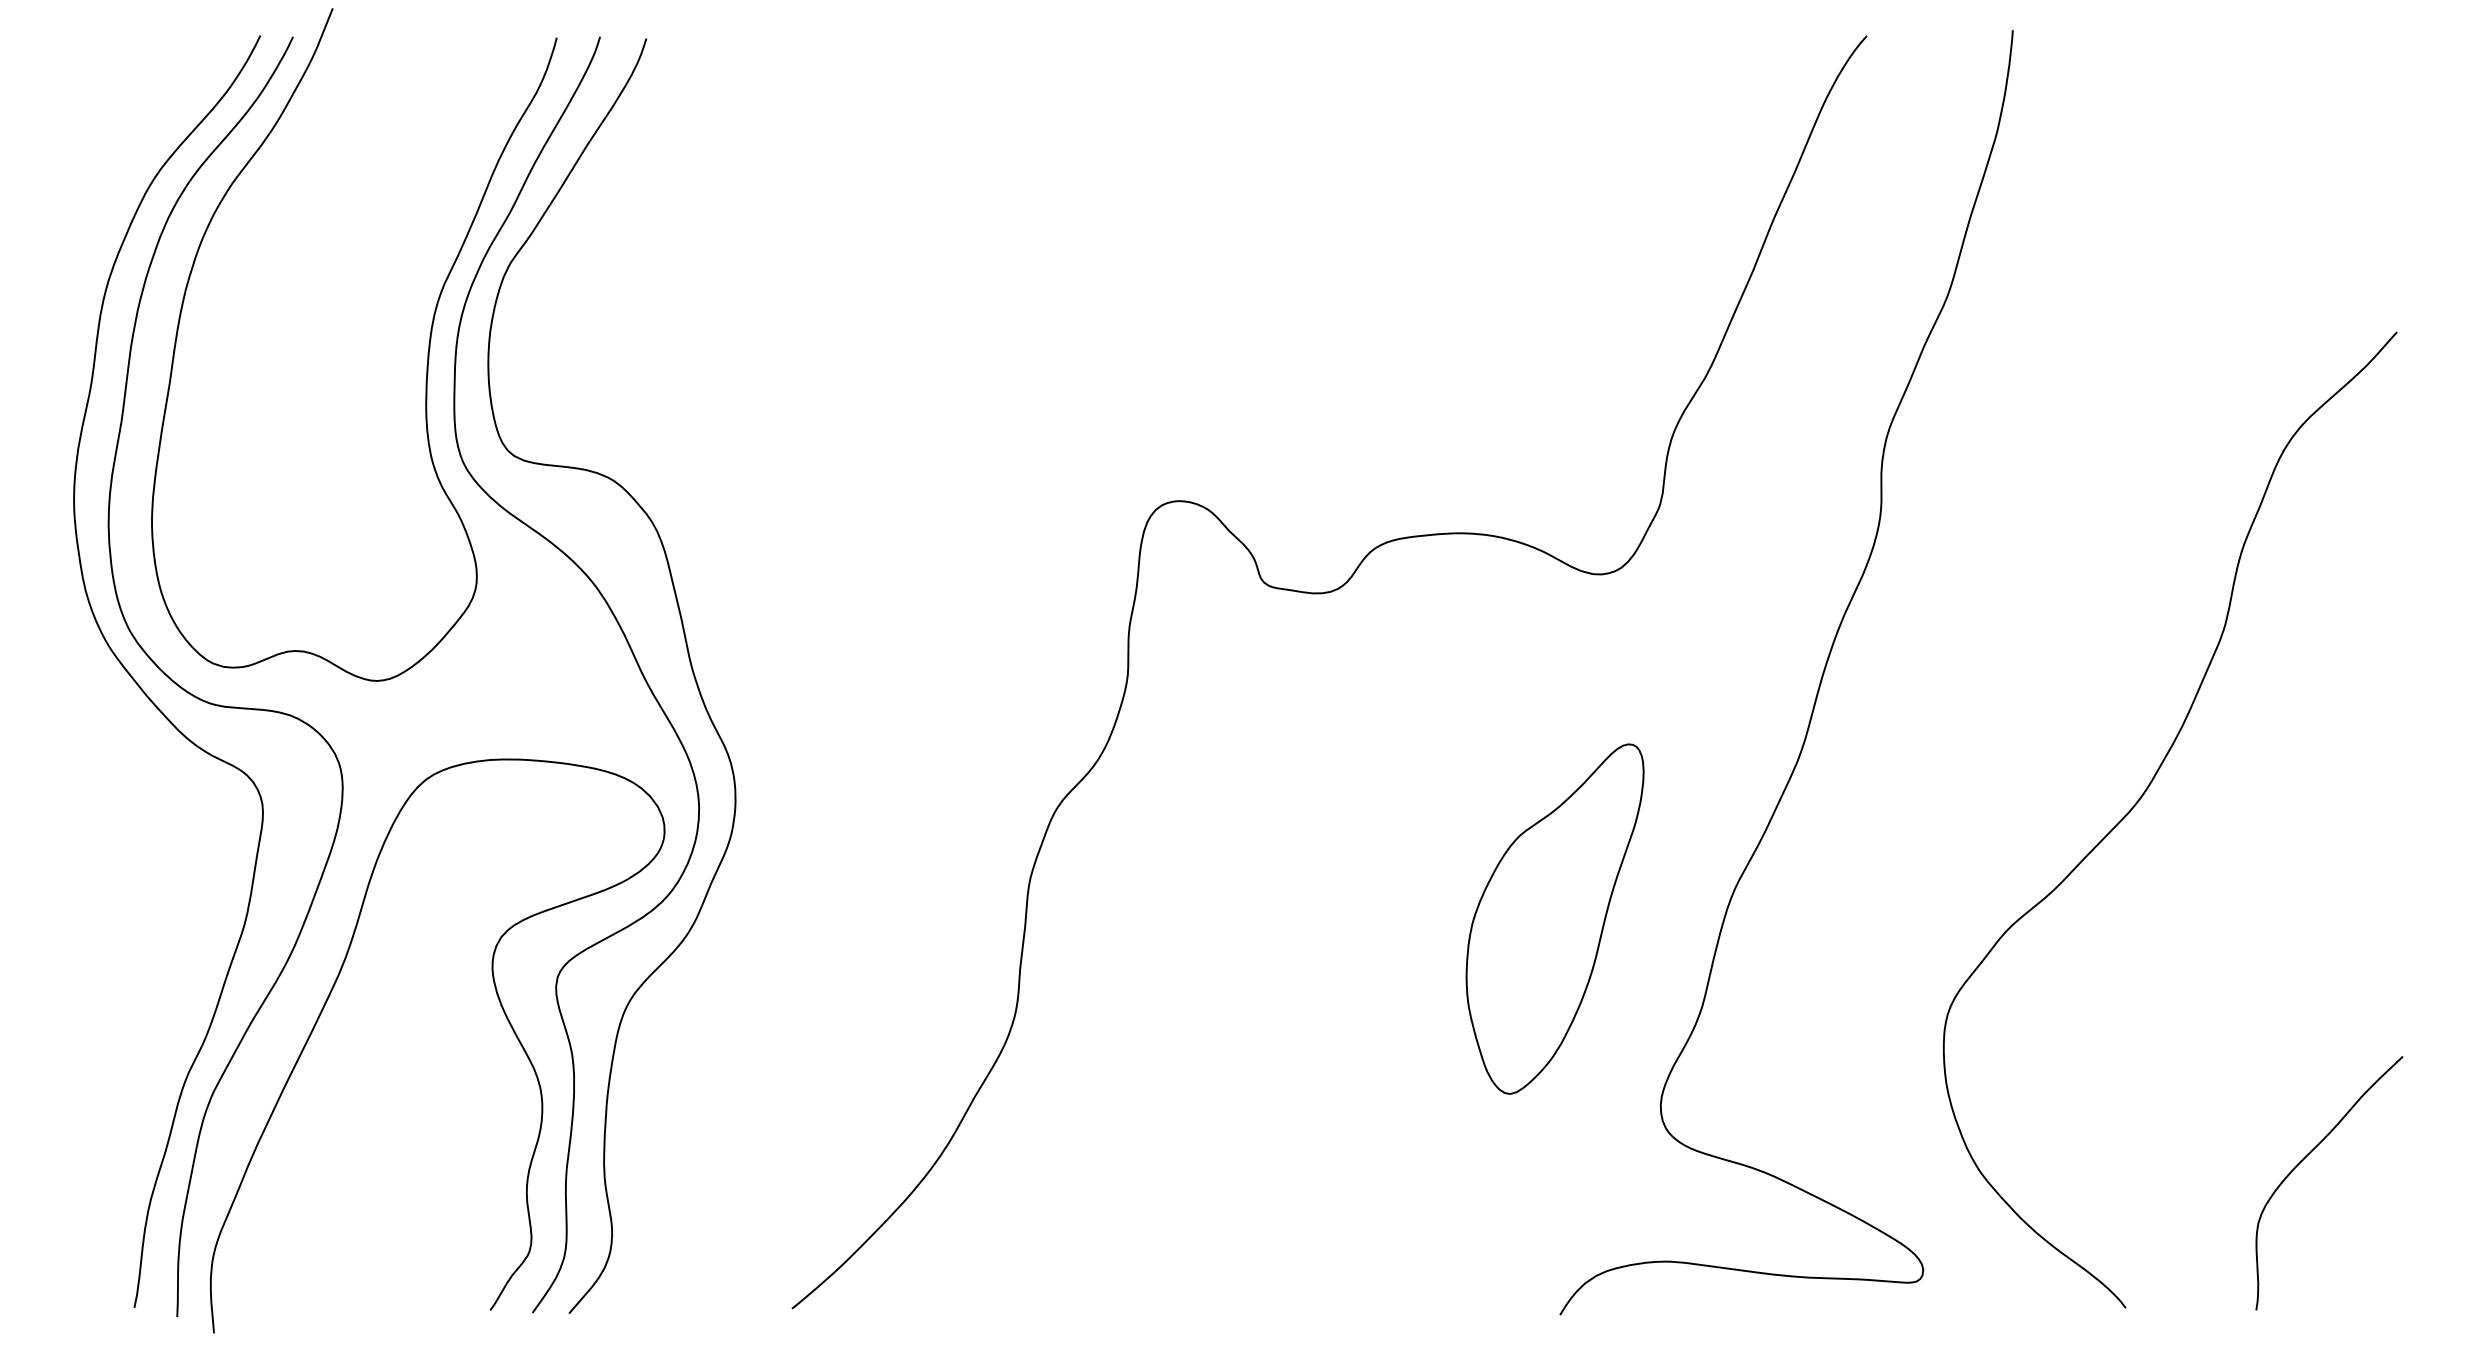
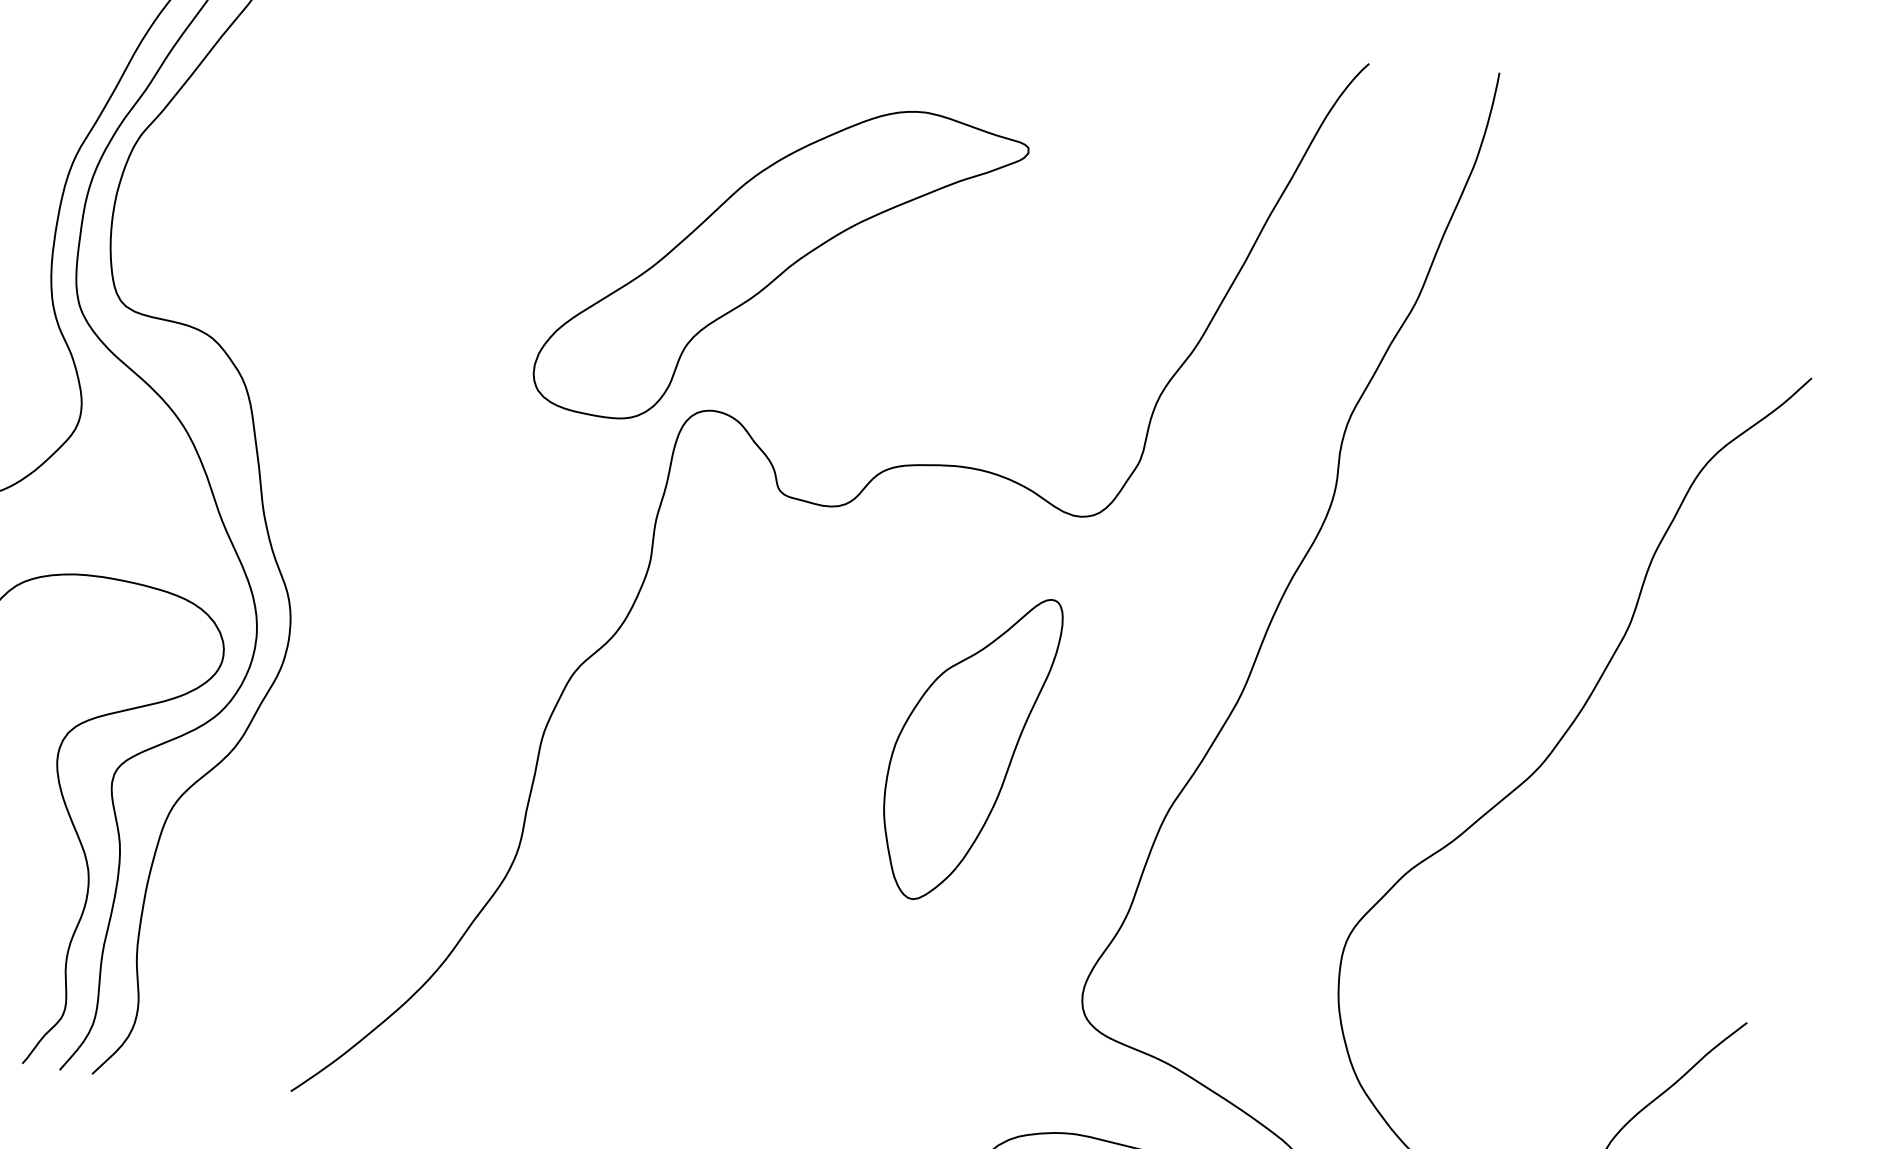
part: (1236, 332) -> (780, 266), added
part: (1554, 918) -> (968, 747), moved

